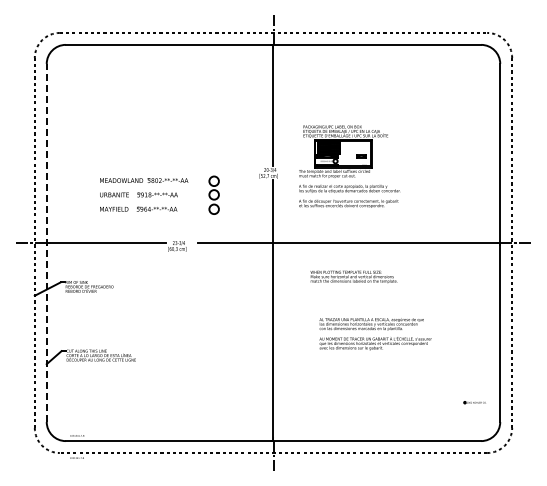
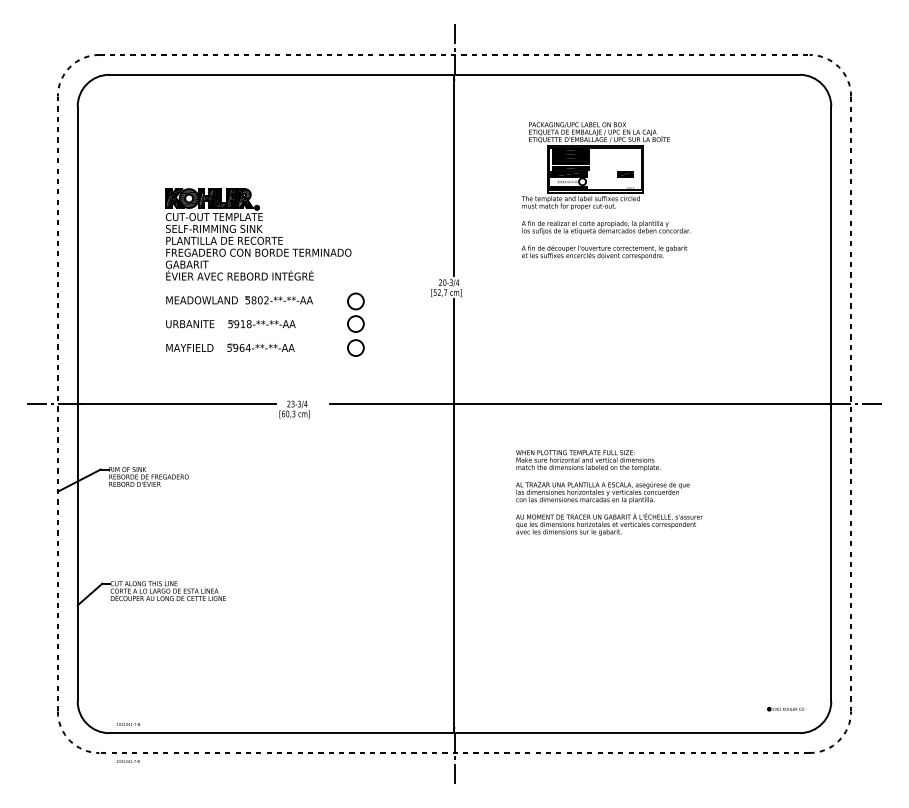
part: (155, 140) -> (258, 233), added
part: (349, 166) -> (605, 190), moved
line: (46, 242) -> (77, 403), dashed -> solid
text: (375, 334) -> (609, 509), moved
part: (474, 402) -> (785, 708), moved

